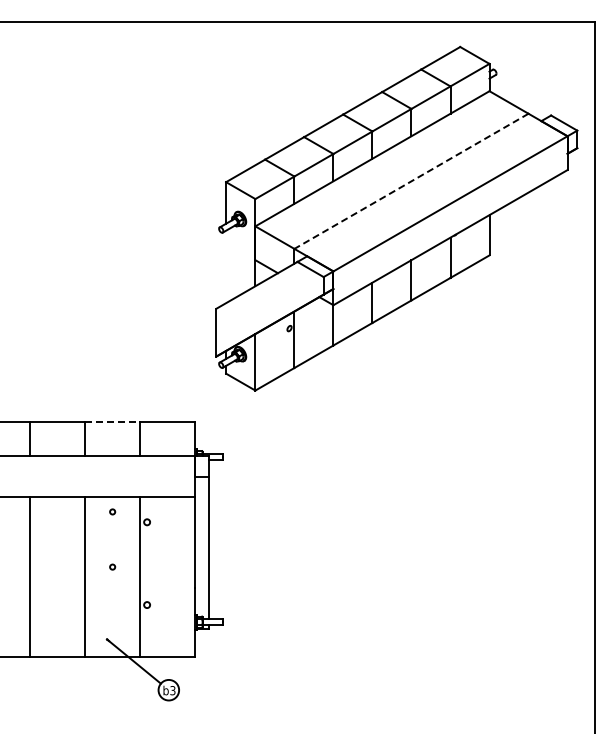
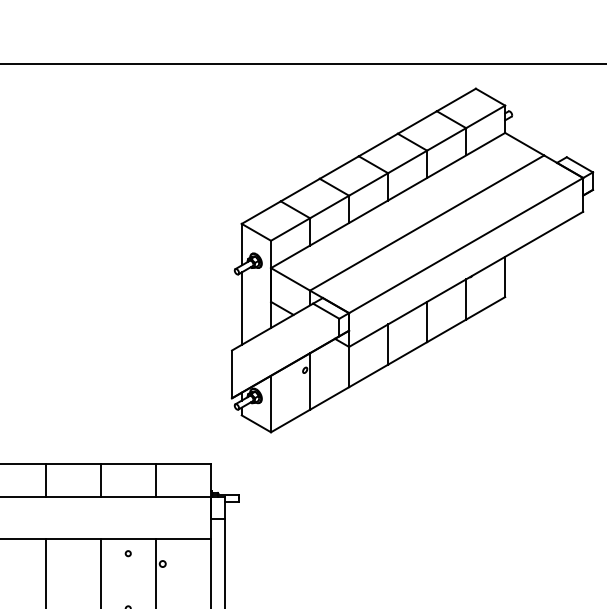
line: (411, 181) -> (427, 223), dashed -> solid
line: (226, 266) -> (242, 308), added
line: (112, 422) -> (128, 464), dashed -> solid

